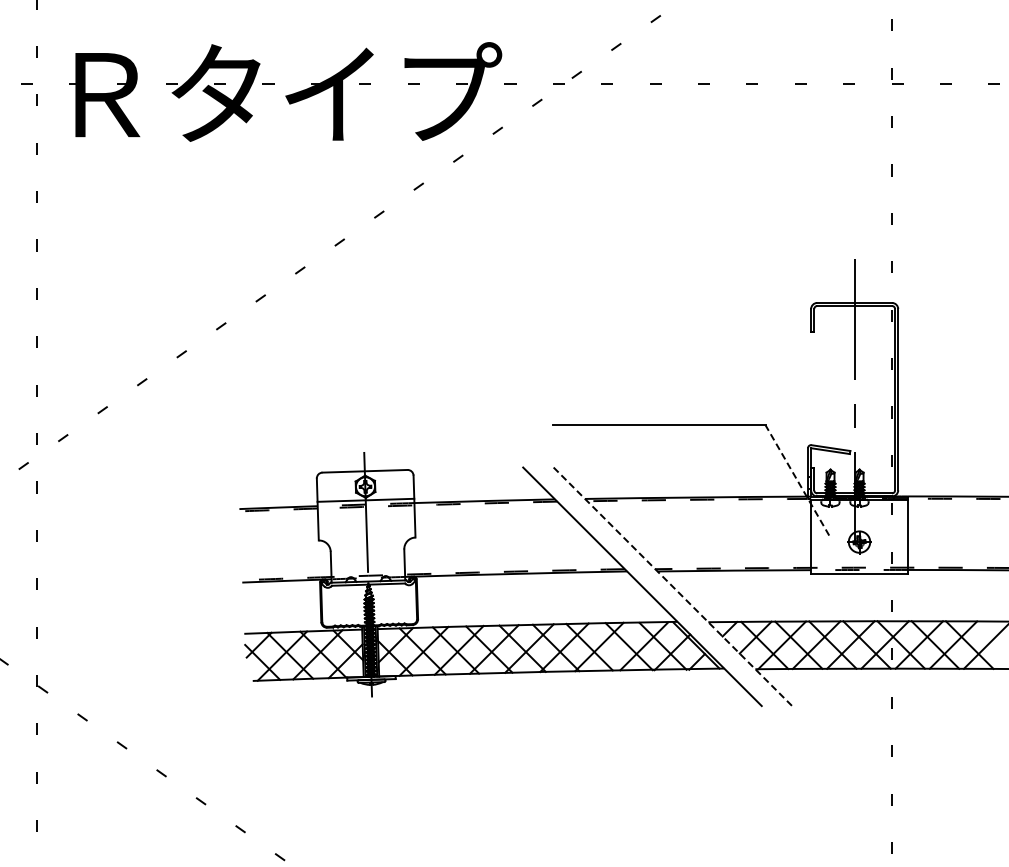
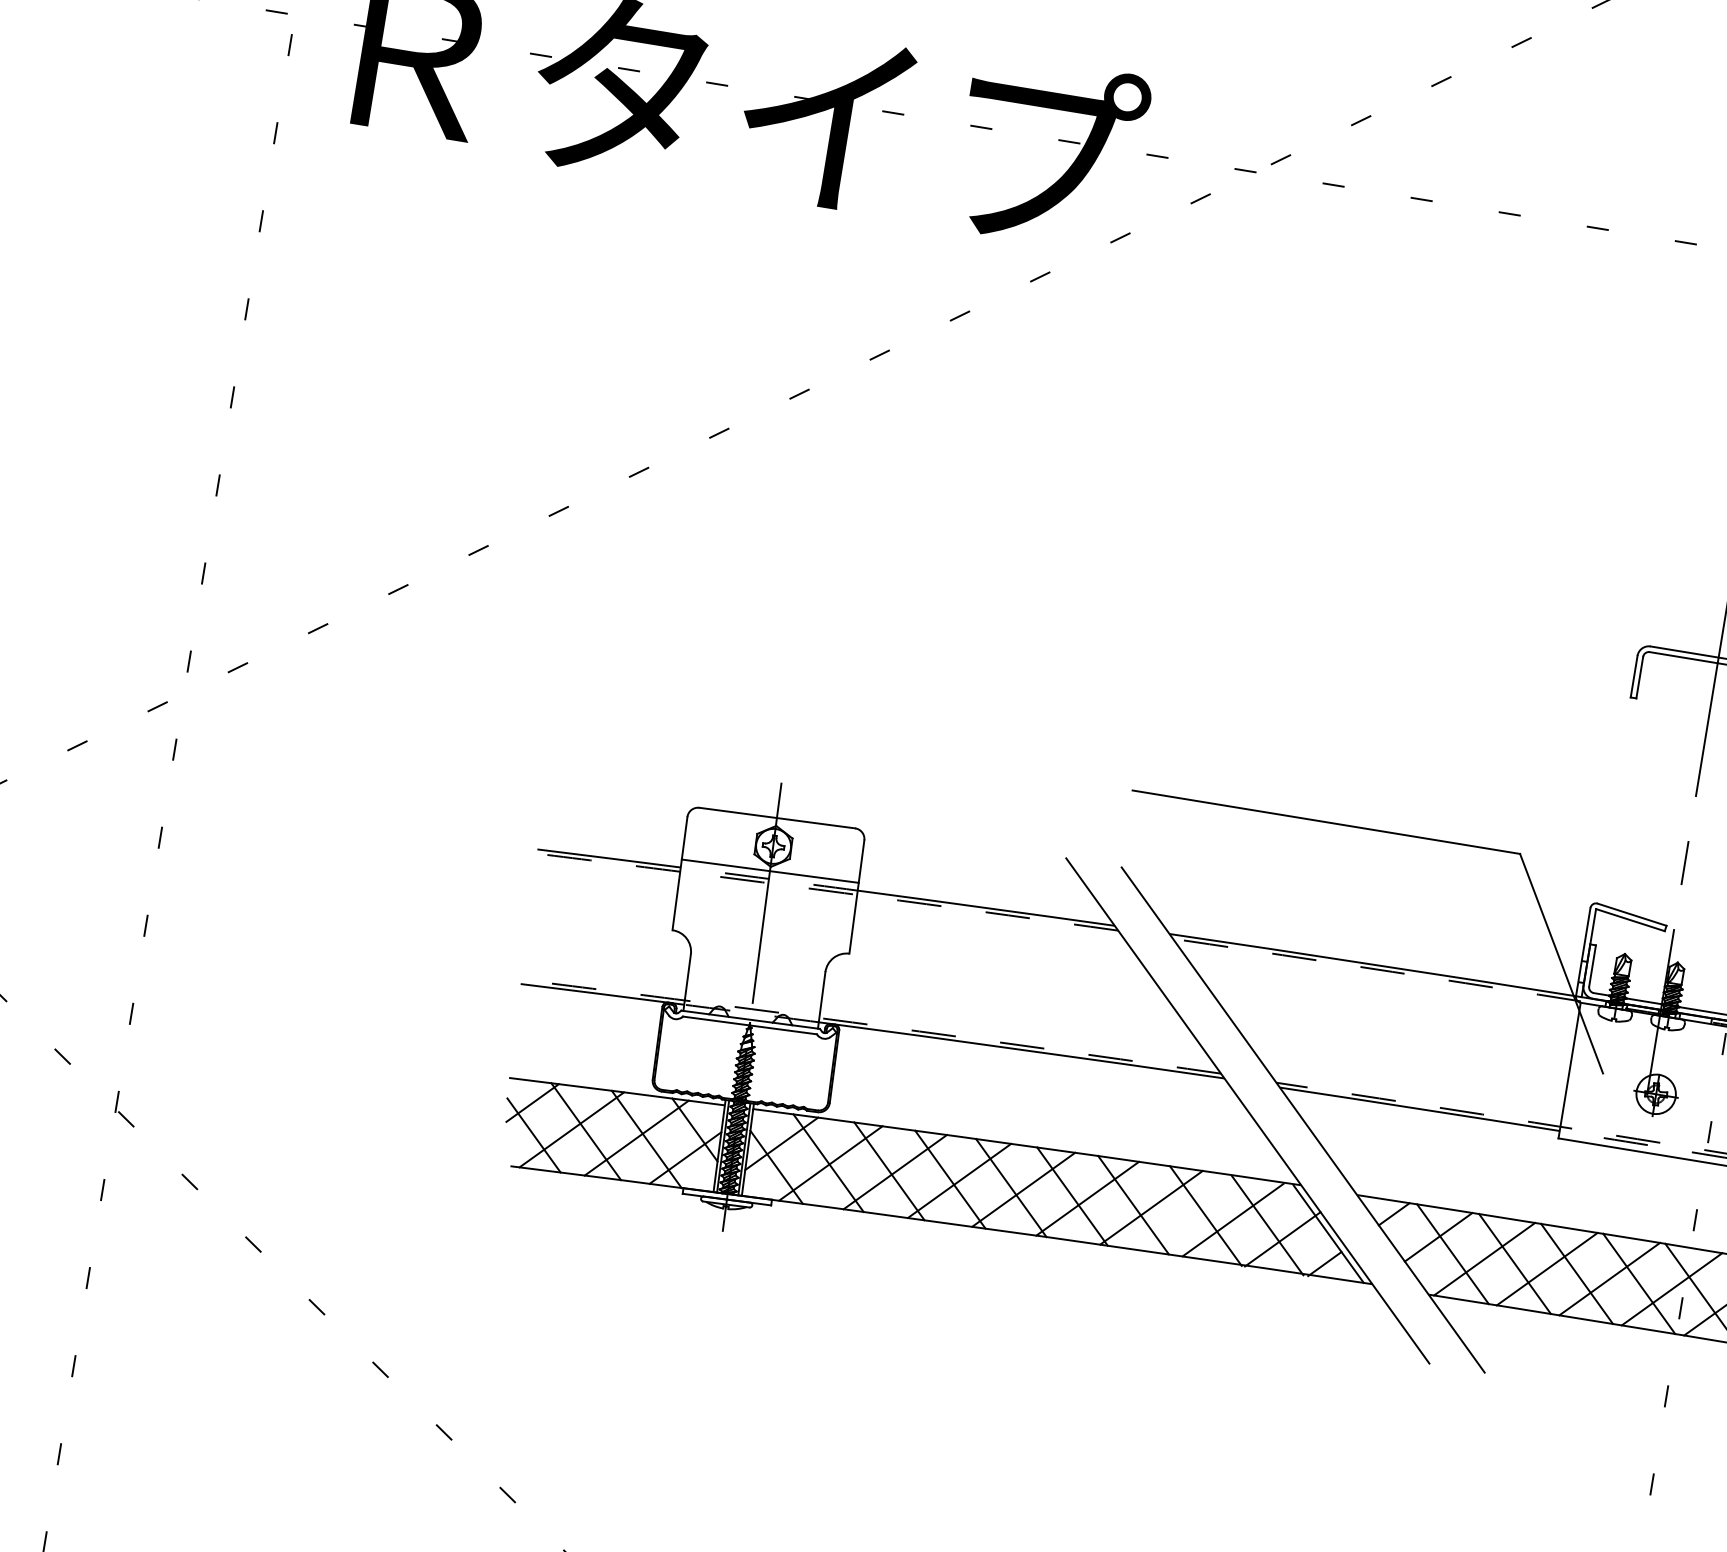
line: (797, 480) -> (1561, 963), dashed -> solid
line: (672, 586) -> (1302, 1119), dashed -> solid

